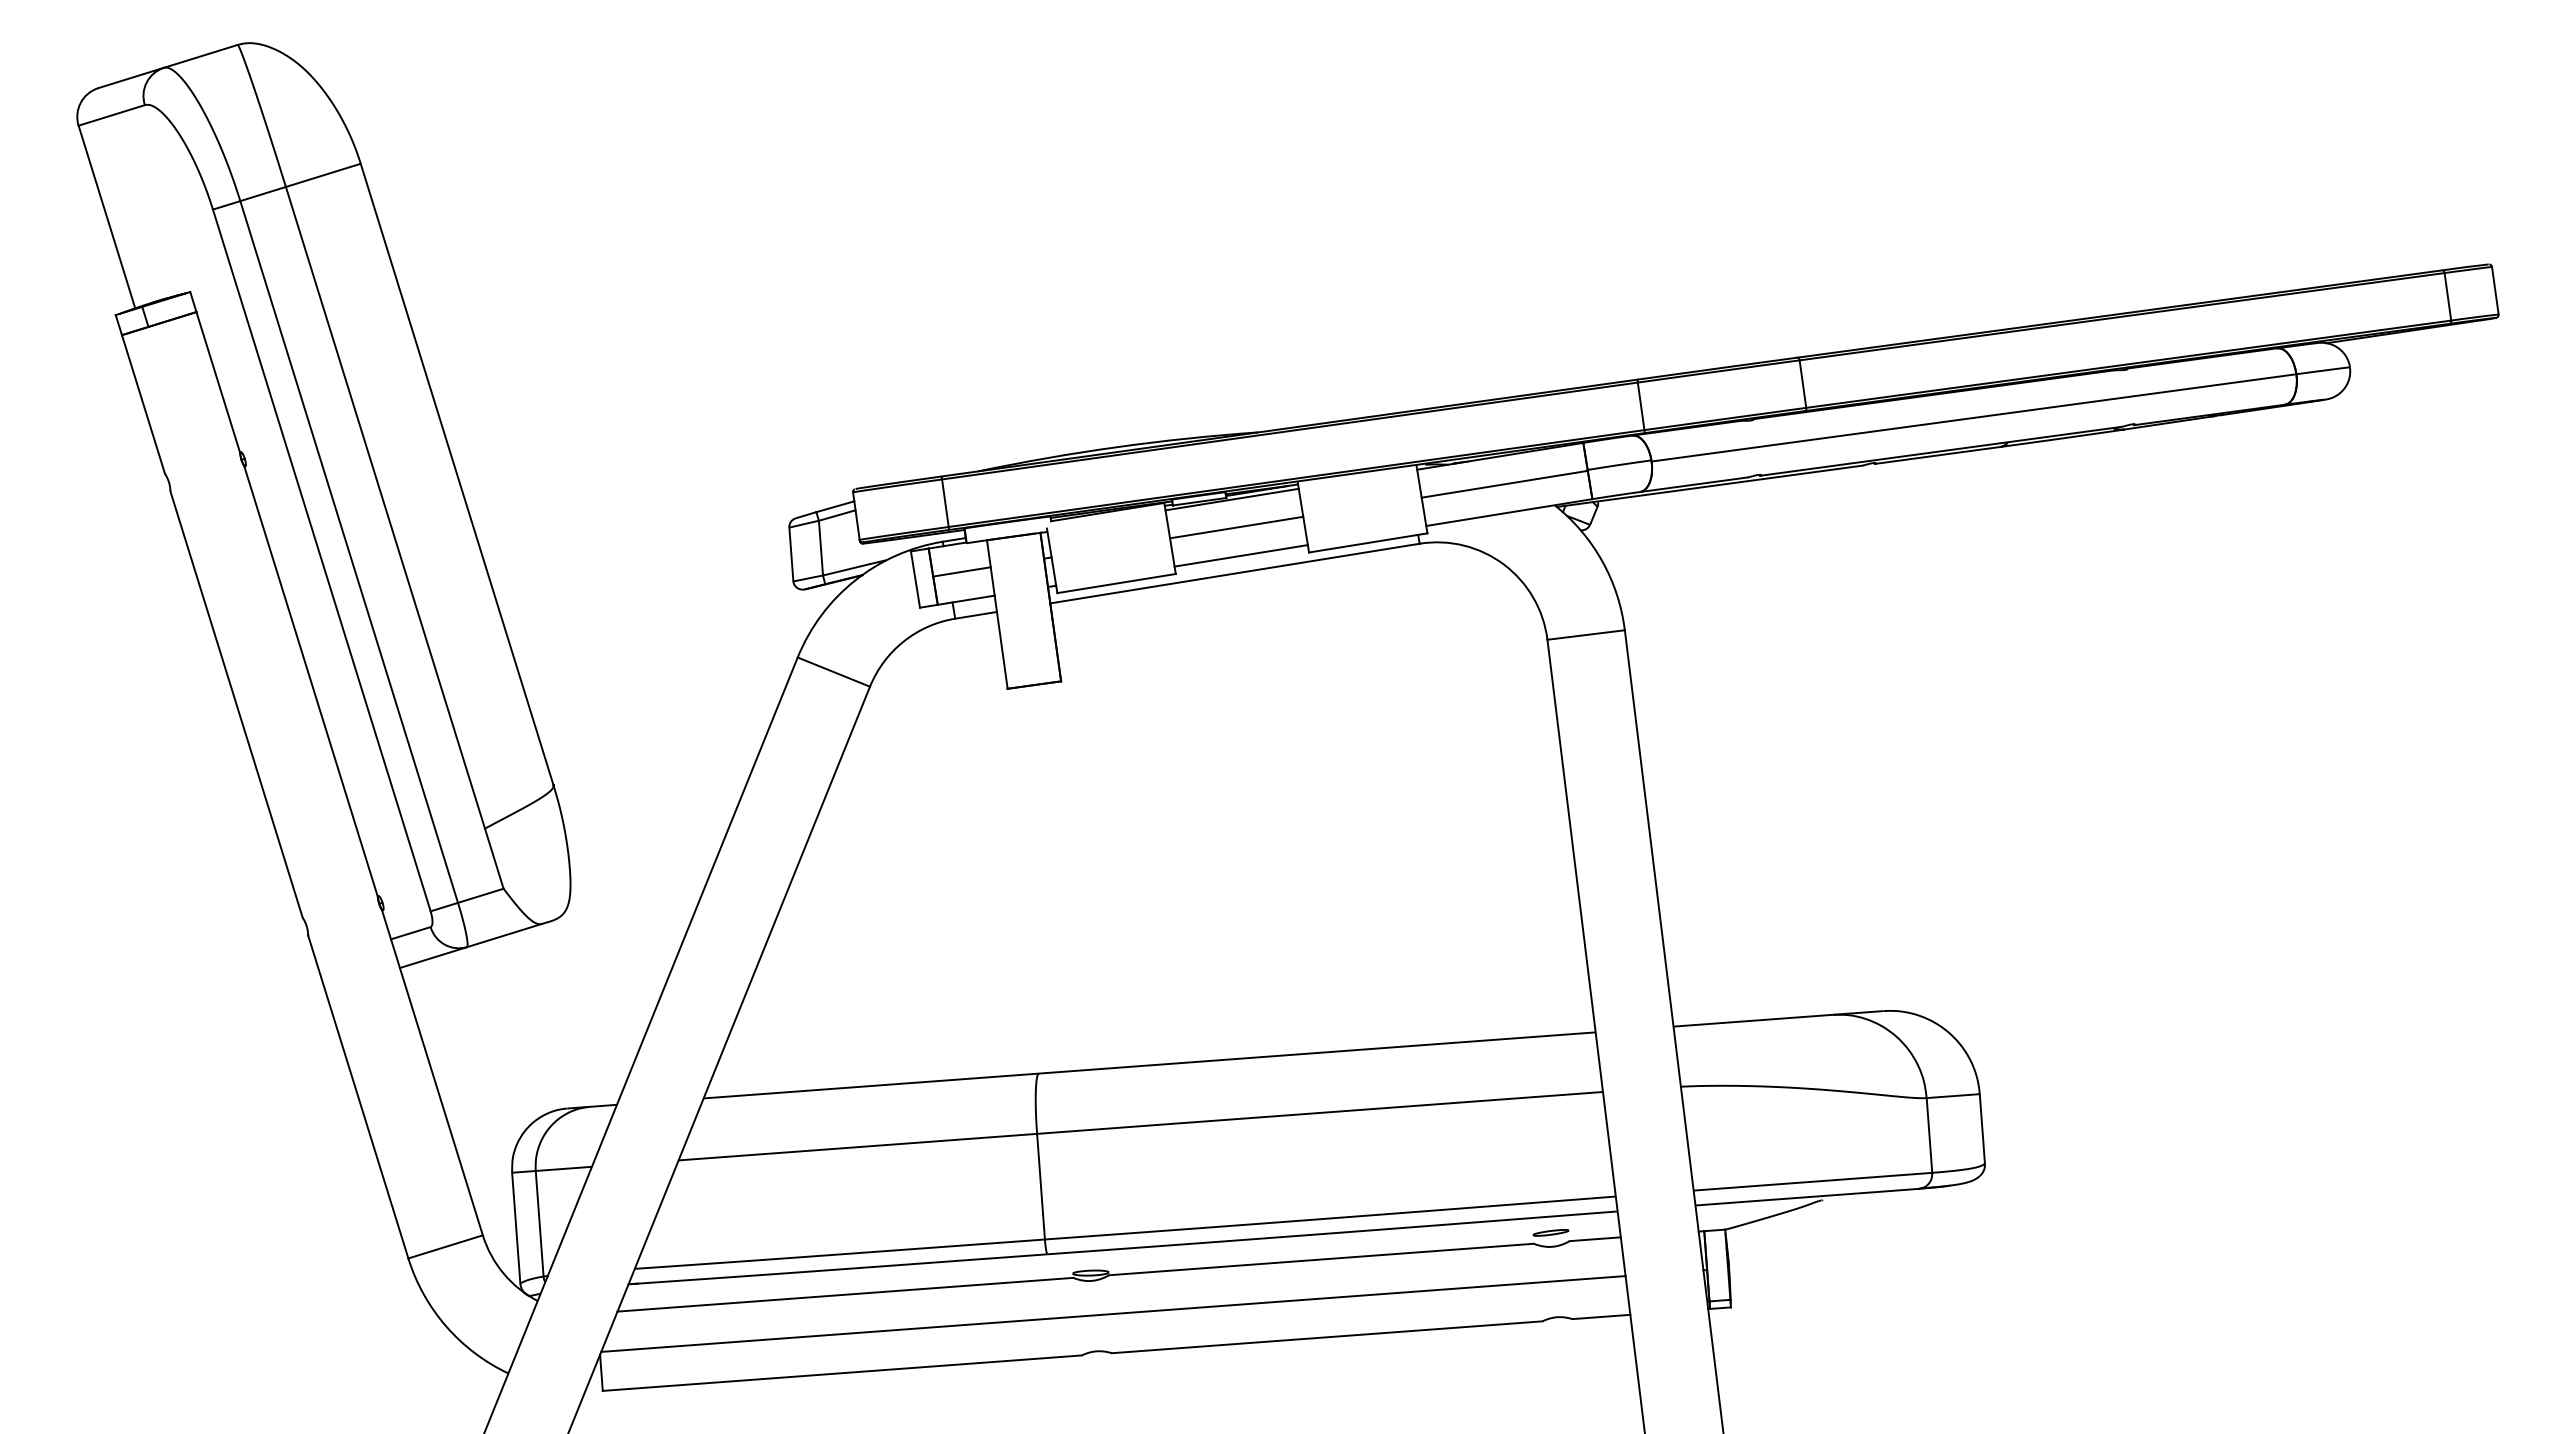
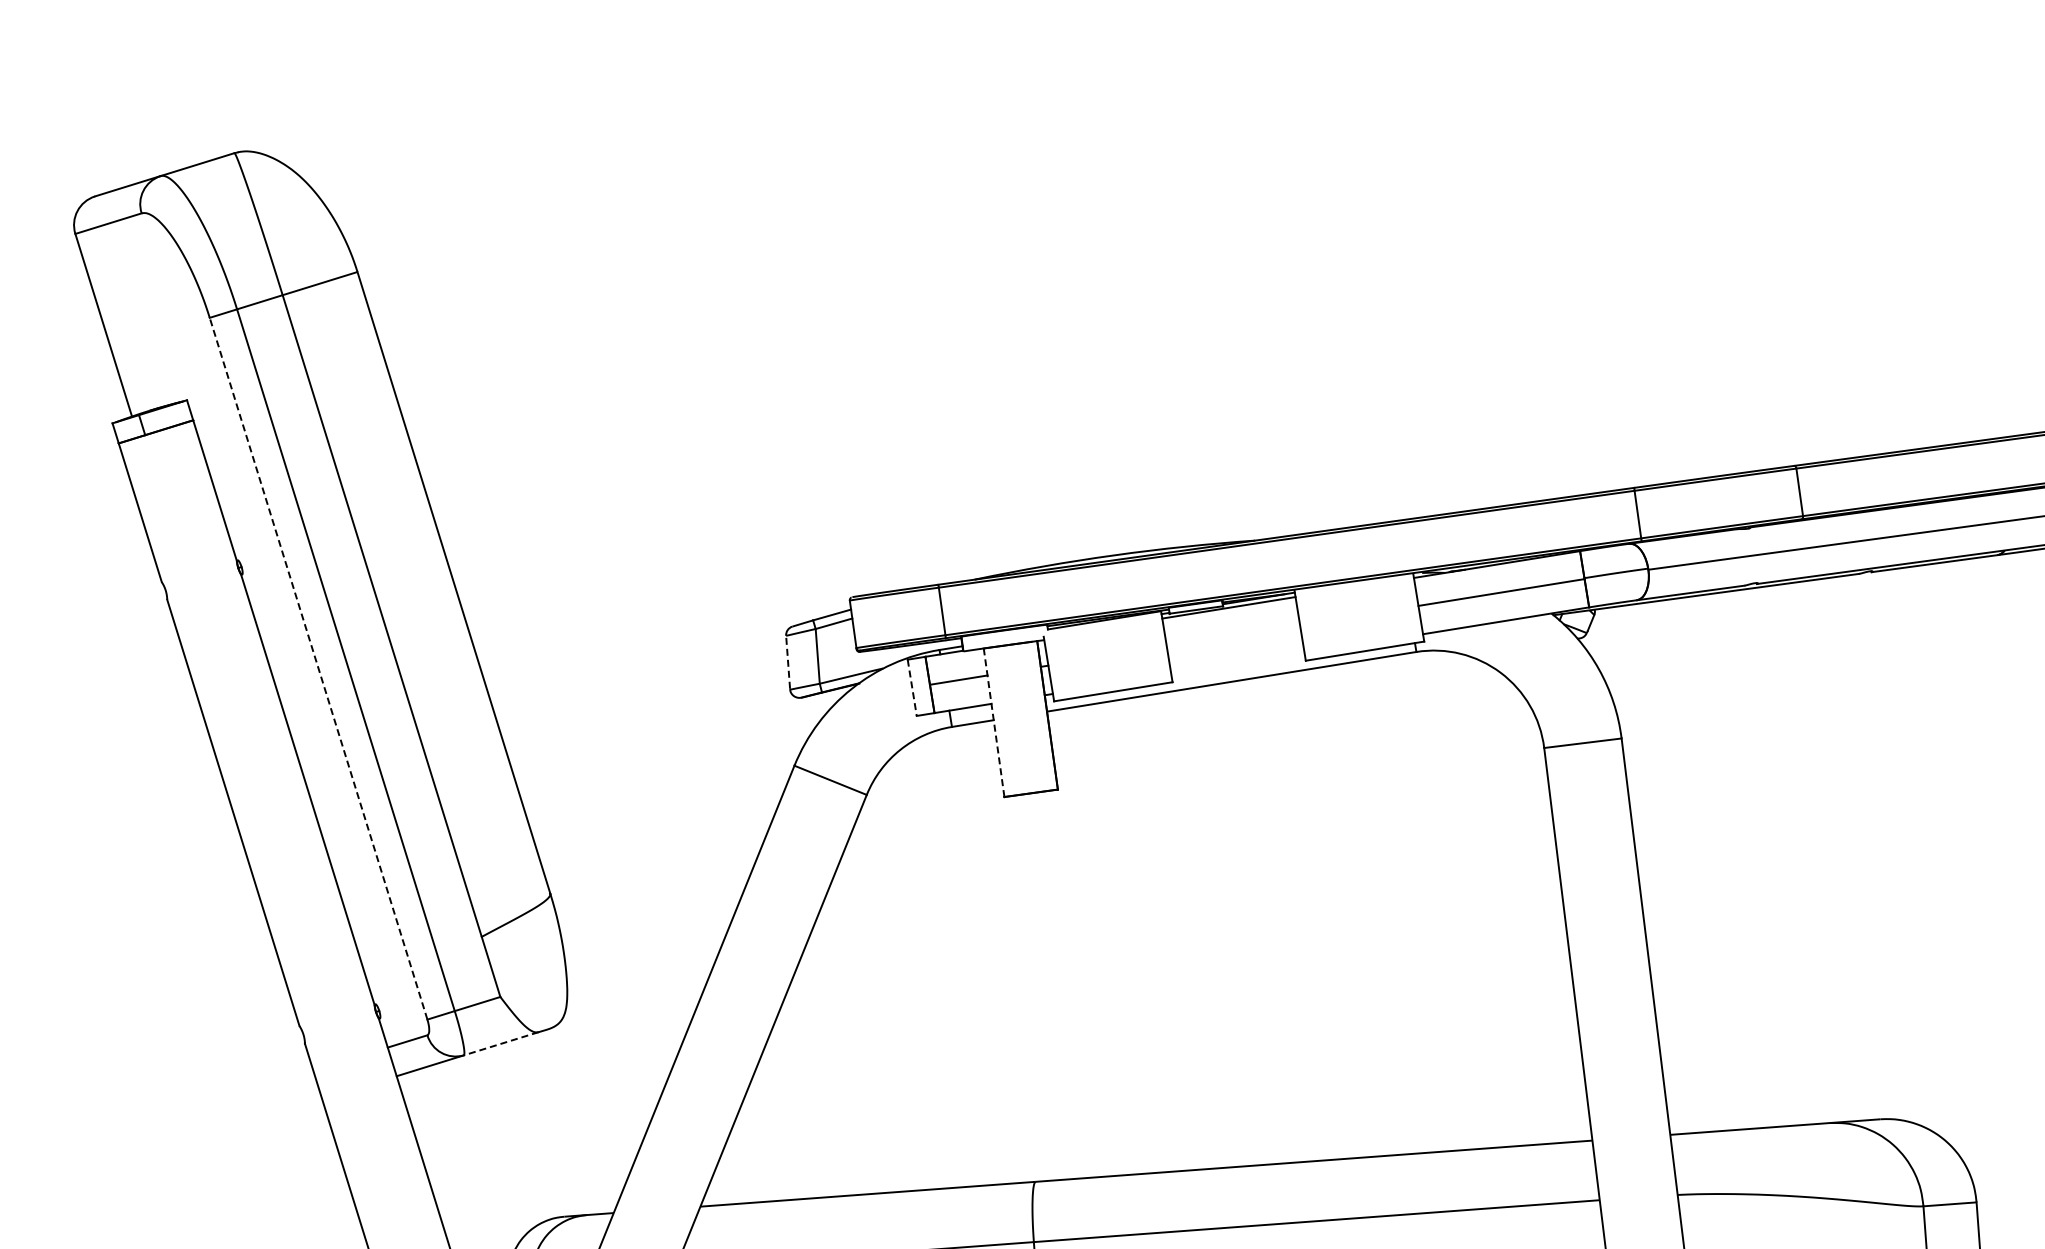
line: (1236, 527) -> (1233, 635), removed
line: (791, 554) -> (788, 662), solid -> dashed
line: (1240, 555) -> (1237, 663), removed
line: (321, 560) -> (318, 668), solid -> dashed
line: (915, 580) -> (912, 688), solid -> dashed
line: (997, 614) -> (994, 722), solid -> dashed
line: (503, 935) -> (500, 1043), solid -> dashed

